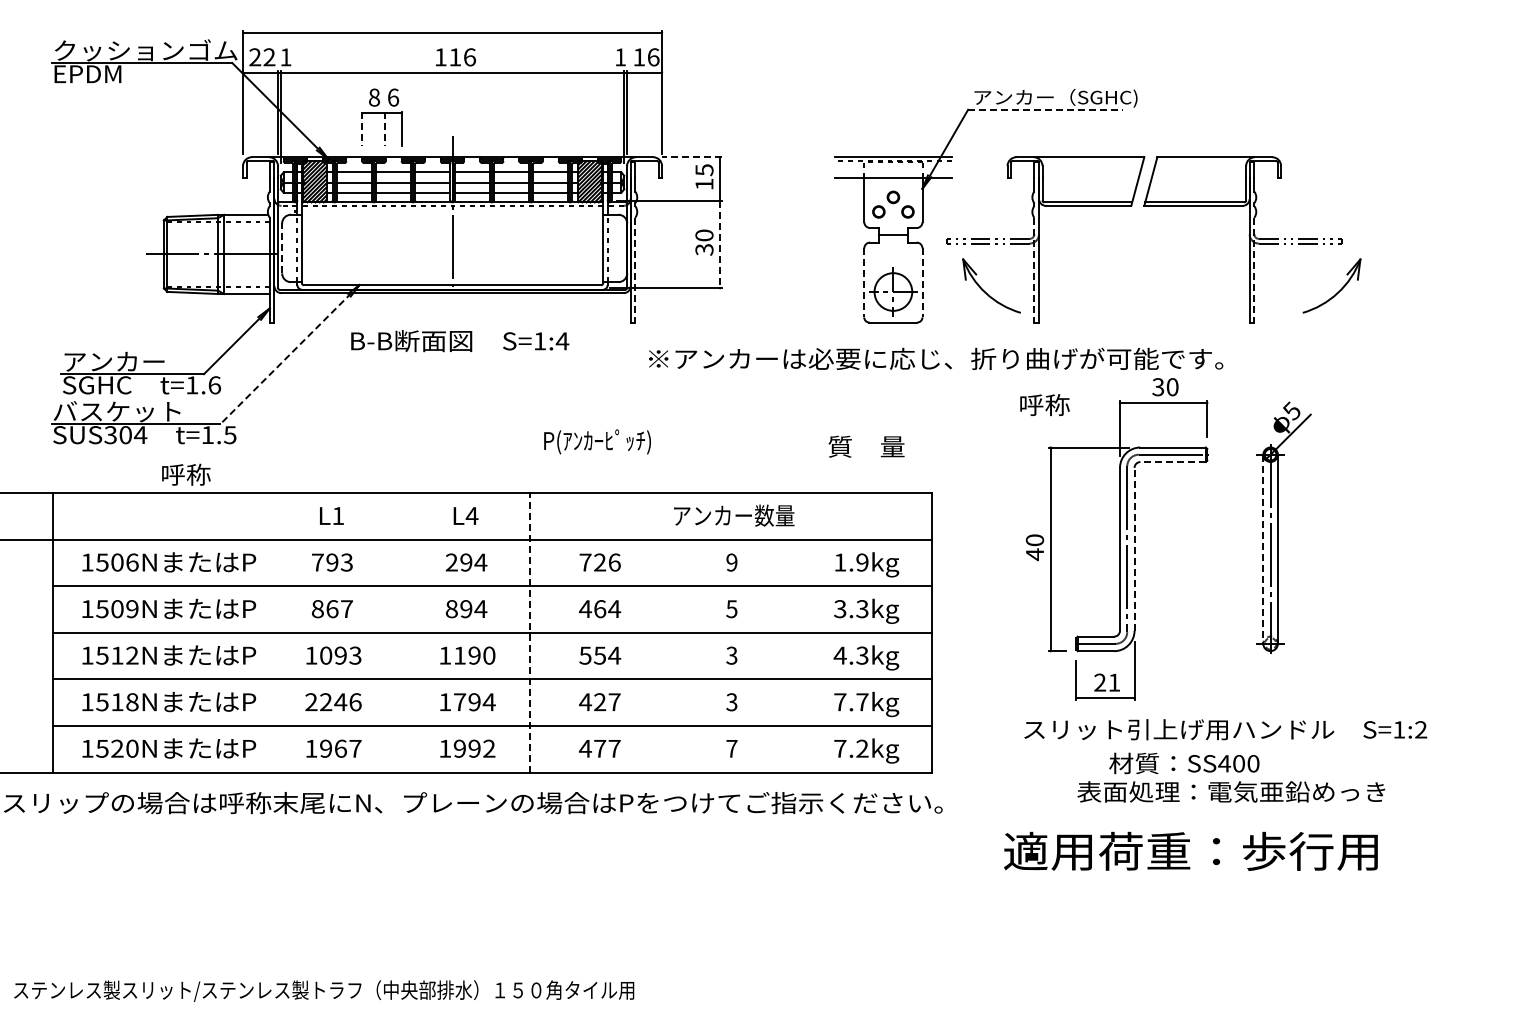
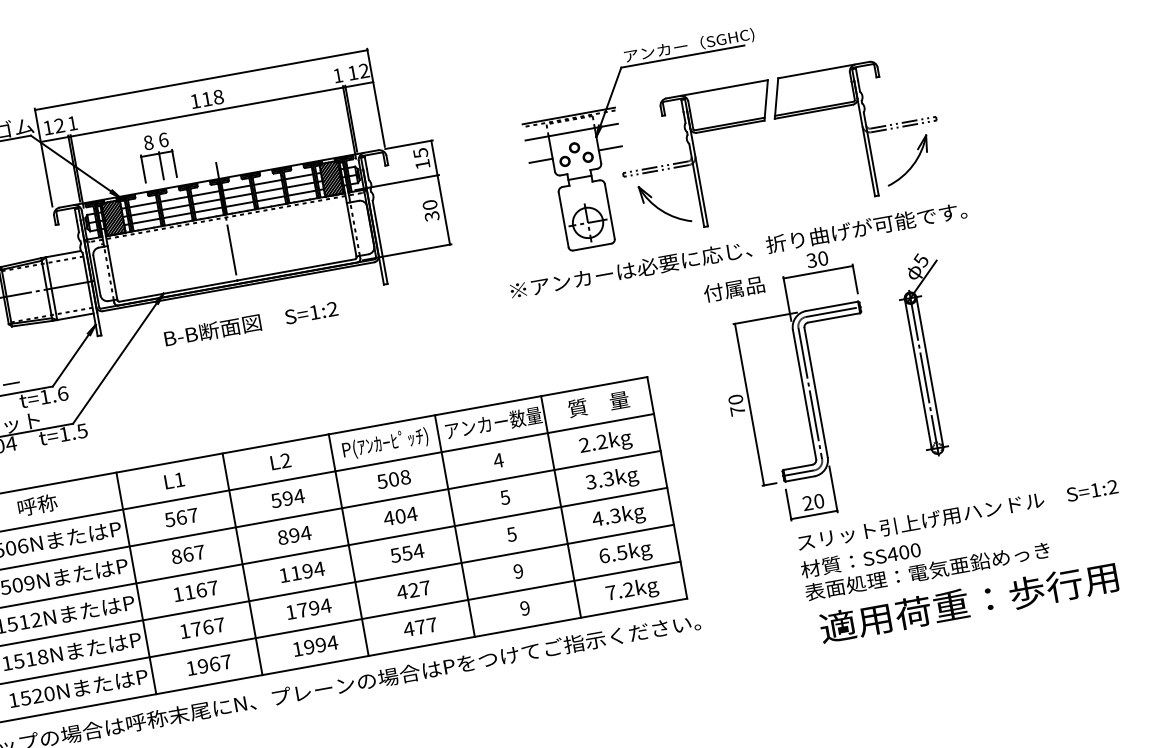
text: (255, 57) -> (48, 127), 22 -> 12
text: (469, 57) -> (218, 97), 116 -> 118
text: (653, 57) -> (364, 71), 16 -> 12
line: (1045, 109) -> (682, 56), dashed -> solid
line: (362, 129) -> (143, 169), dashed -> solid
line: (385, 129) -> (161, 166), dashed -> solid
line: (691, 157) -> (408, 145), dashed -> solid
line: (849, 205) -> (540, 160), added
line: (936, 205) -> (609, 148), added
line: (720, 244) -> (444, 209), dashed -> solid
line: (282, 248) -> (97, 275), dashed -> solid
line: (635, 270) -> (380, 242), dashed -> solid
line: (1034, 270) -> (696, 185), dashed -> solid
line: (1254, 270) -> (871, 154), dashed -> solid
line: (864, 282) -> (563, 219), dashed -> solid
line: (922, 282) -> (609, 211), dashed -> solid
part: (1337, 291) -> (912, 164), moved
text: (562, 341) -> (332, 309), S=1:4 -> S=1:2
line: (289, 354) -> (117, 358), dashed -> solid
text: (936, 358) -> (738, 250), moved
text: (1056, 405) -> (733, 289), 呼称 -> 付属品
text: (597, 441) -> (385, 443), moved
text: (866, 446) -> (598, 404), moved
line: (1173, 462) -> (834, 318), dashed -> solid
text: (186, 474) -> (37, 504), moved
text: (471, 515) -> (285, 460), L4 -> L2
line: (1134, 548) -> (815, 391), dashed -> solid
line: (1263, 549) -> (918, 374), dashed -> solid
text: (1034, 554) -> (737, 411), 40 -> 70
text: (332, 562) -> (181, 517), 793 -> 567
text: (451, 562) -> (276, 500), 294 -> 594
text: (599, 562) -> (393, 479), 726 -> 508
text: (731, 562) -> (498, 460), 9 -> 4
text: (851, 562) -> (593, 443), 1.9kg -> 2.2kg
text: (600, 609) -> (400, 516), 464 -> 404
line: (262, 632) -> (136, 583), added
line: (396, 632) -> (242, 563), added
line: (530, 632) -> (348, 544), dashed -> solid
line: (664, 632) -> (455, 525), added
line: (798, 632) -> (561, 506), added
text: (340, 655) -> (201, 590), 1093 -> 1167
text: (488, 655) -> (318, 569), 1190 -> 1194
text: (732, 655) -> (512, 534), 3 -> 5
text: (1114, 682) -> (819, 501), 21 -> 20
text: (333, 702) -> (202, 628), 2246 -> 1767
text: (731, 702) -> (518, 571), 3 -> 9
text: (851, 702) -> (613, 554), 7.7kg -> 6.5kg
text: (1225, 729) -> (957, 514), moved
text: (488, 748) -> (331, 642), 1992 -> 1994
text: (731, 748) -> (524, 608), 7 -> 9
text: (1184, 763) -> (860, 559), moved
text: (1190, 850) -> (968, 602), moved

